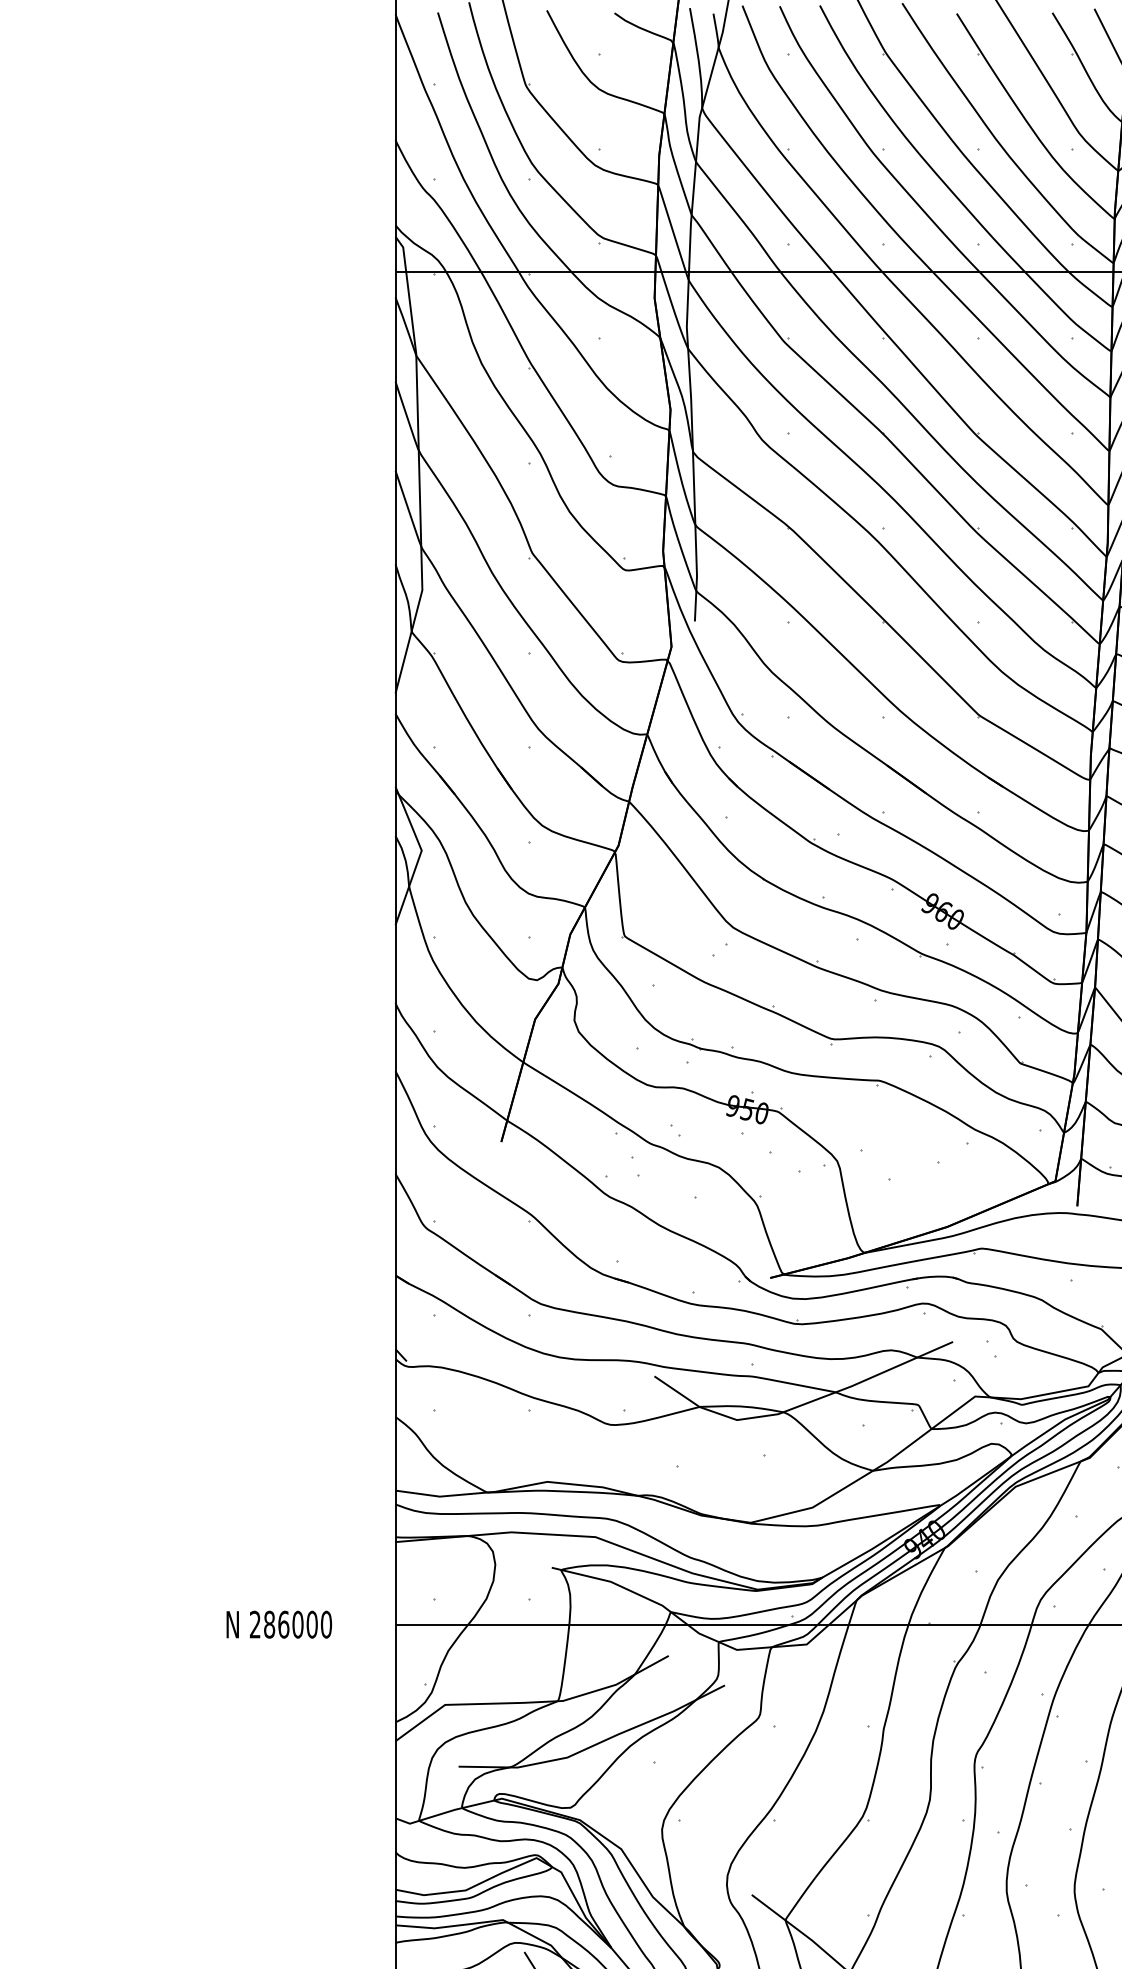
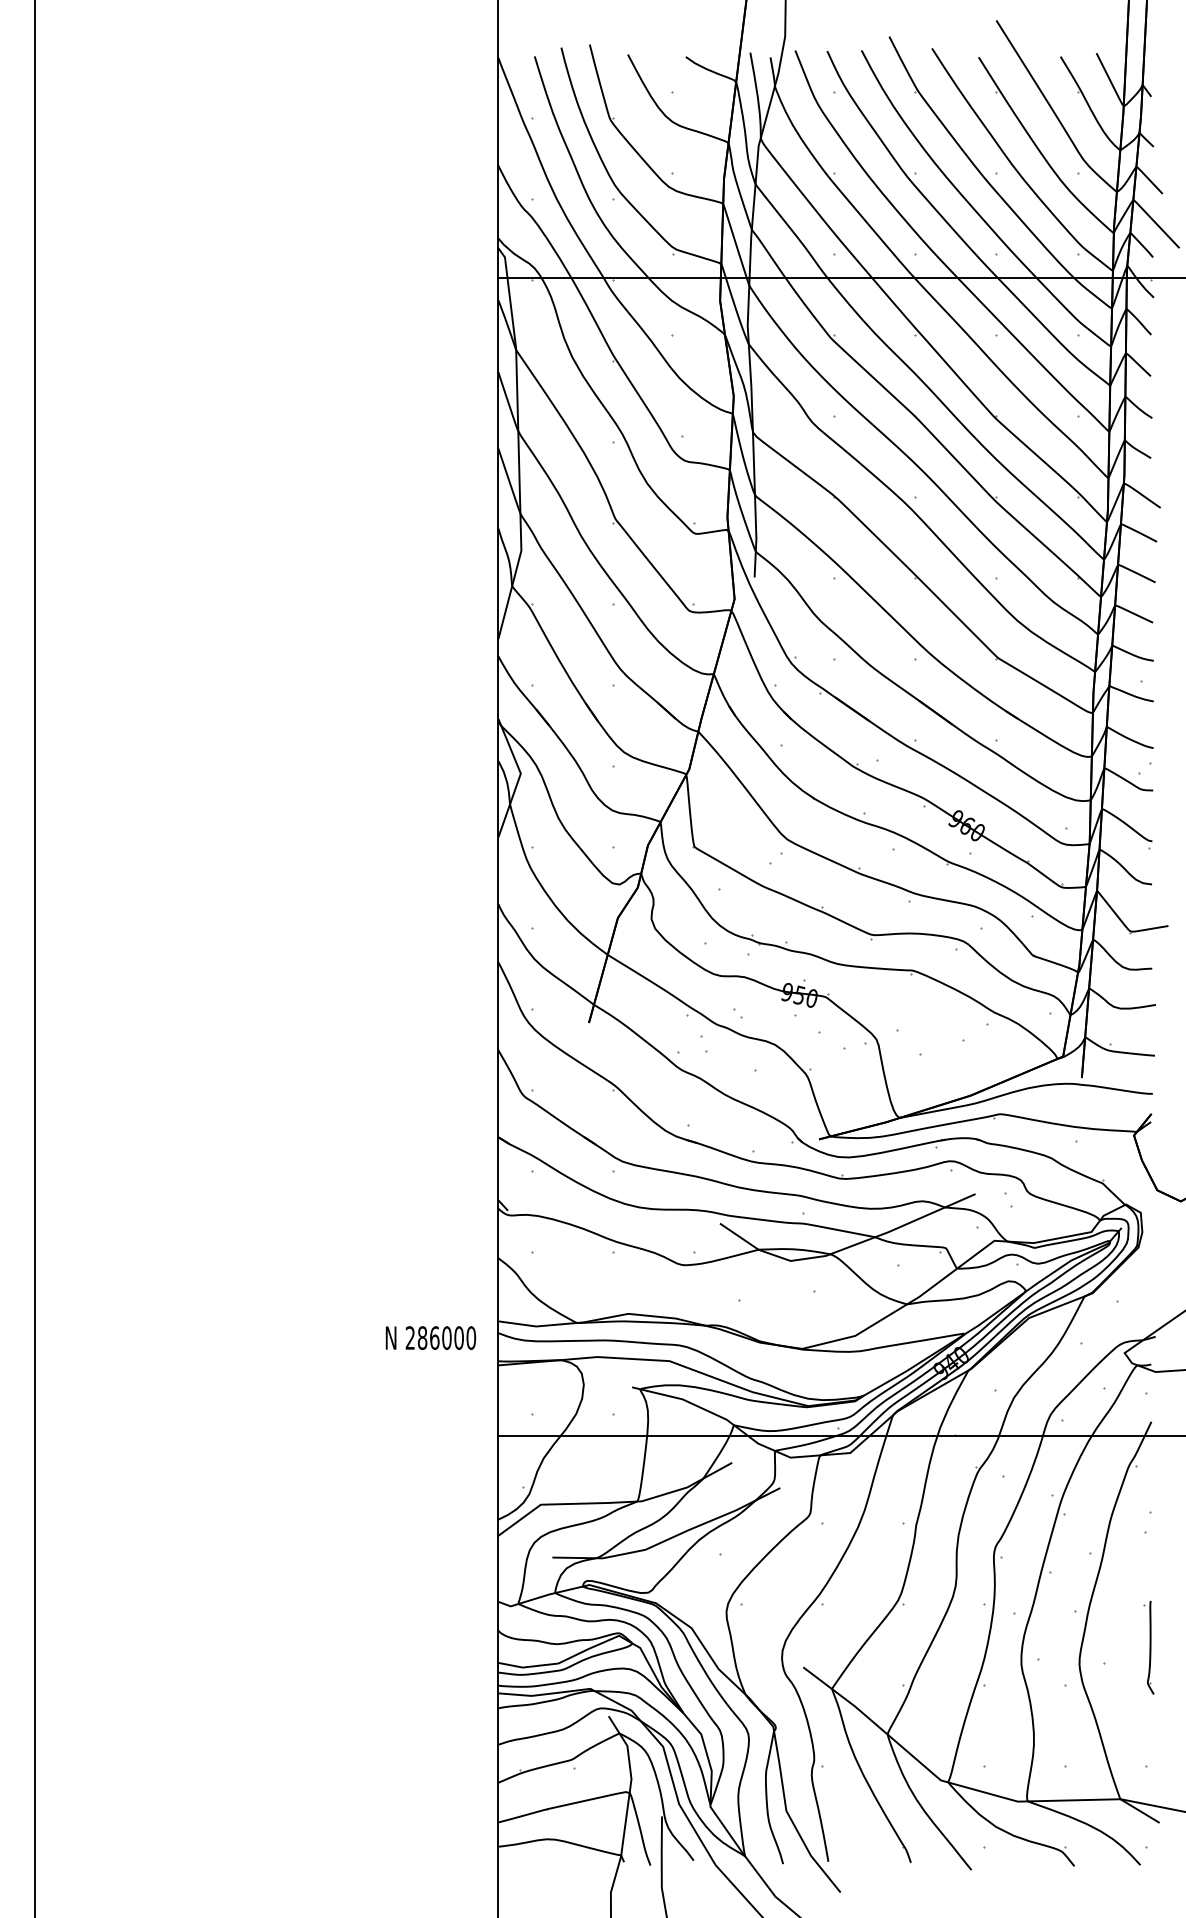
text: (278, 1624) -> (430, 1337), moved

